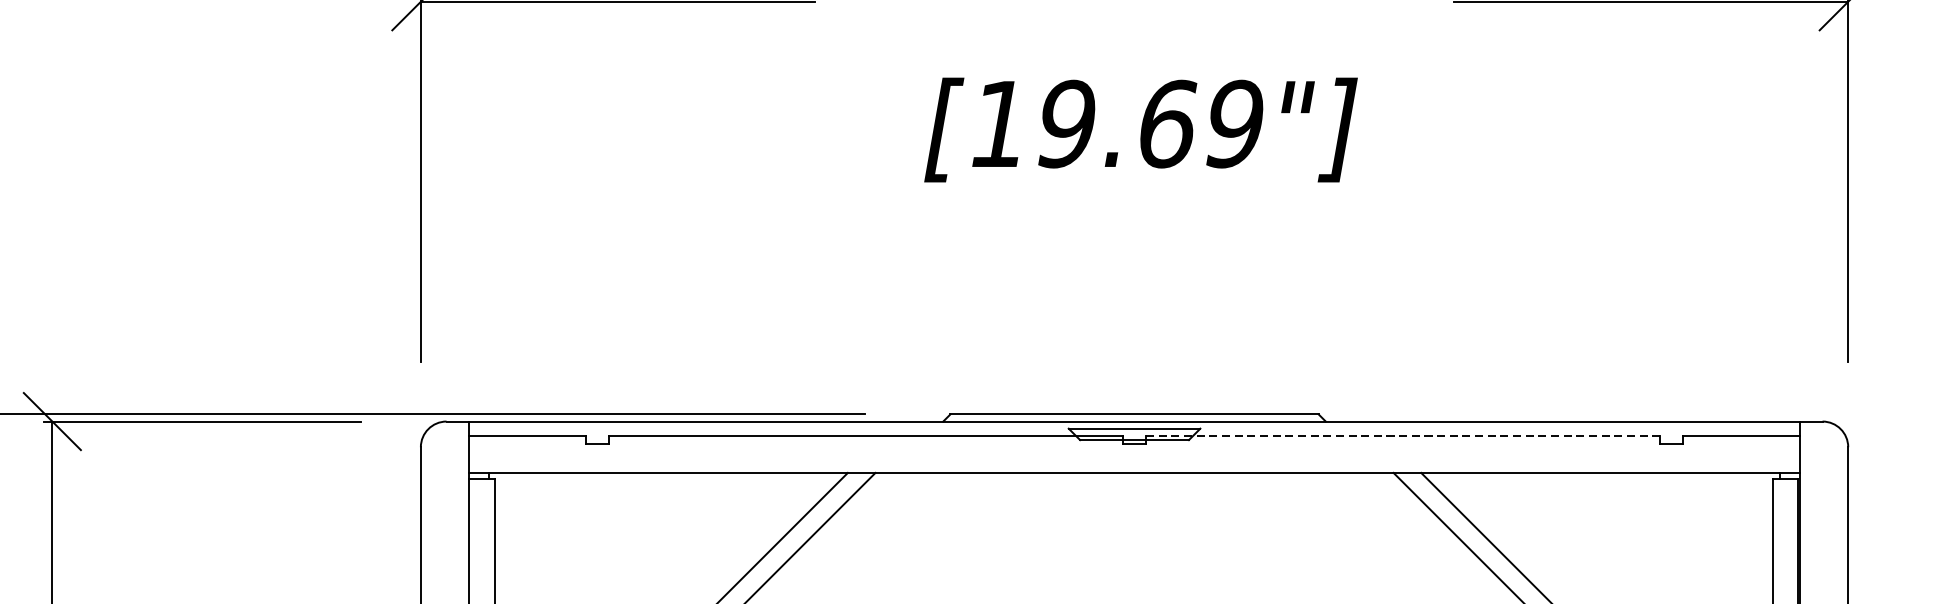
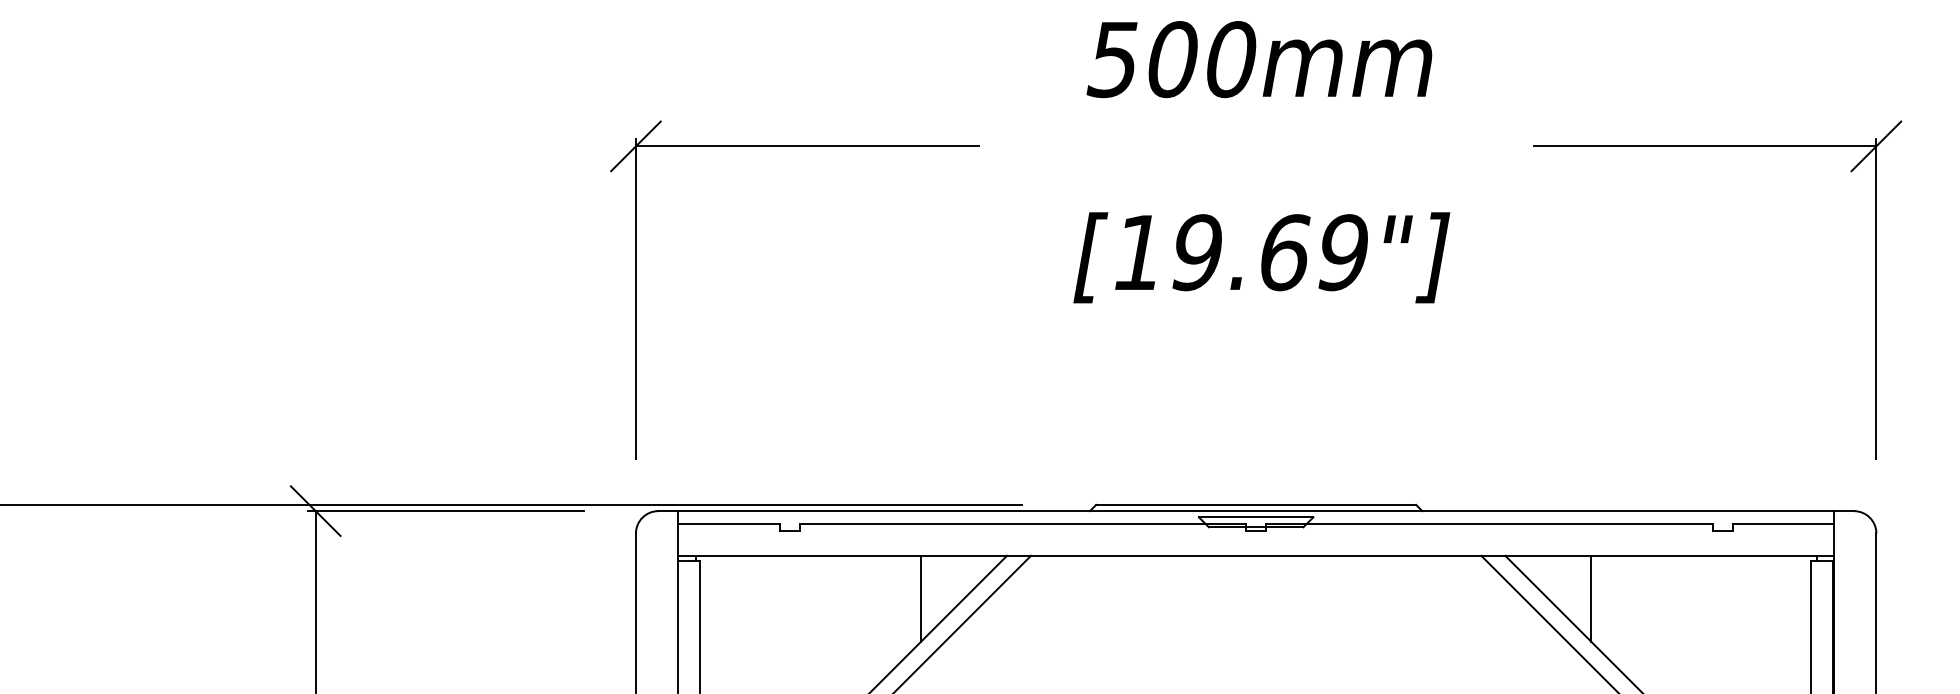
line: (1403, 435) -> (1489, 523), dashed -> solid
line: (749, 522) -> (921, 598), added
line: (1520, 522) -> (1591, 598), added

